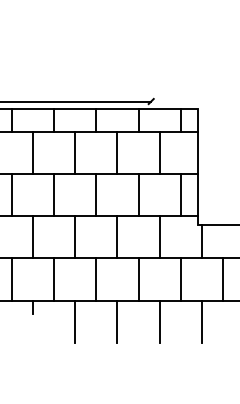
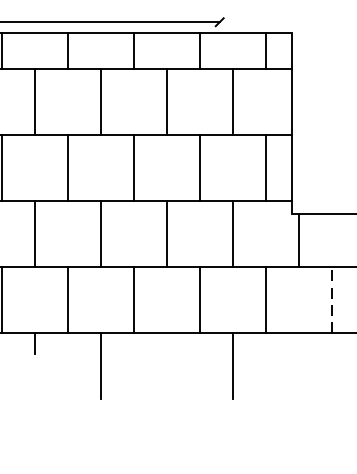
line: (223, 279) -> (332, 299), solid -> dashed
line: (117, 321) -> (167, 365), removed
line: (202, 321) -> (299, 365), removed

